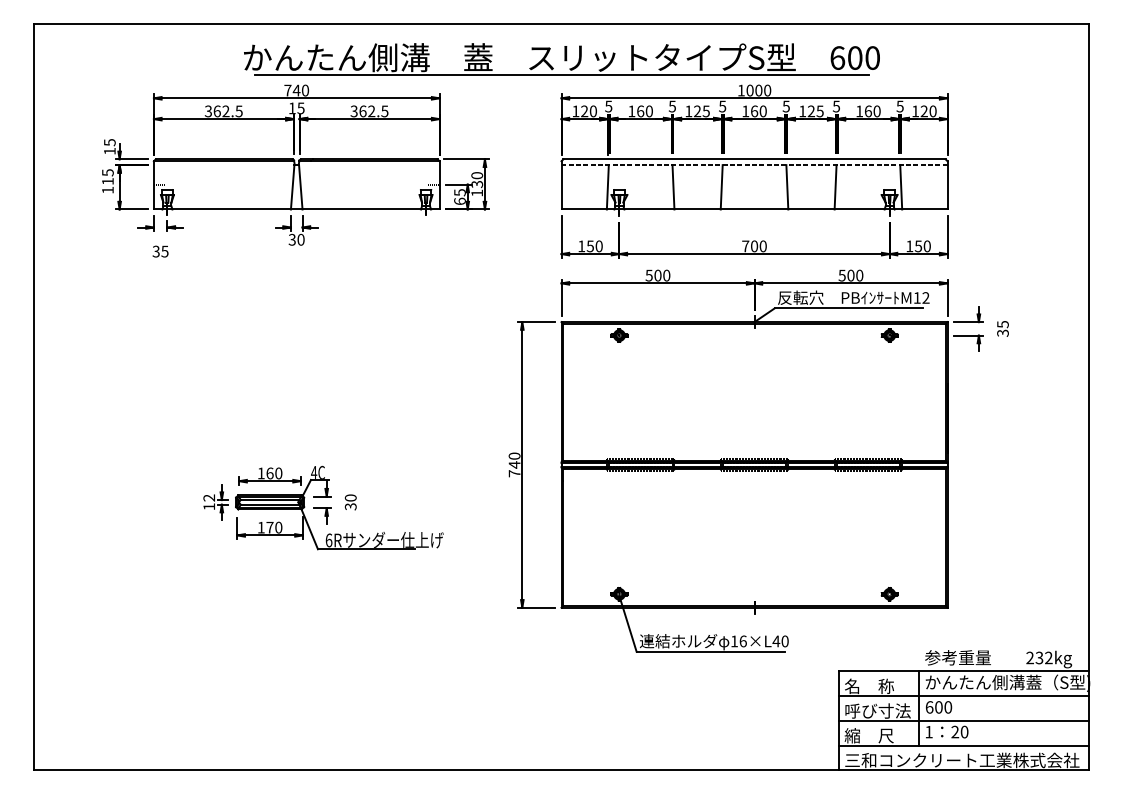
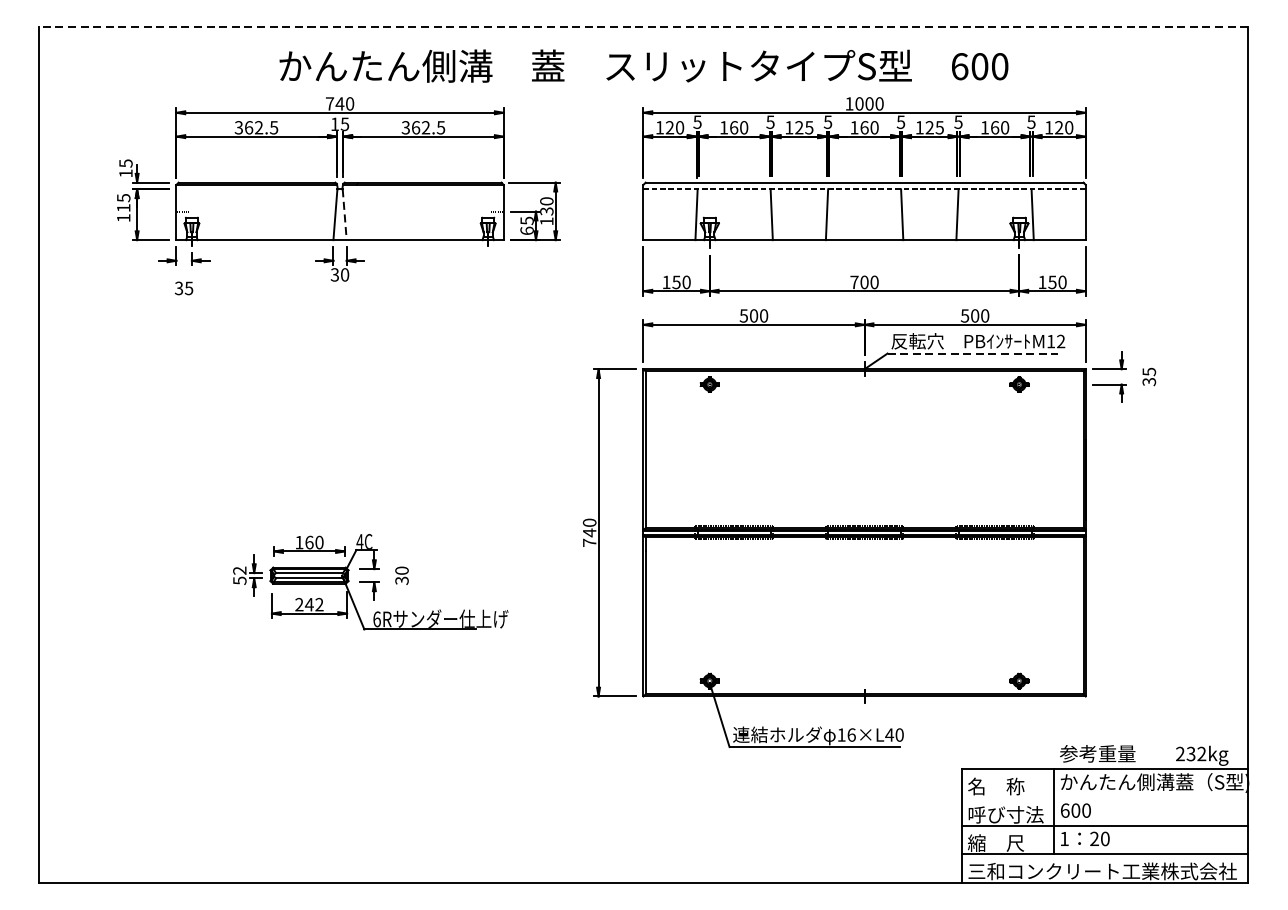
line: (561, 23) -> (643, 27), solid -> dashed
line: (561, 75) -> (643, 86), removed
line: (300, 187) -> (344, 214), solid -> dashed
line: (849, 308) -> (973, 353), solid -> dashed
text: (209, 506) -> (240, 580), 12 -> 52
text: (269, 527) -> (308, 604), 170 -> 242
line: (964, 696) -> (1105, 798), removed

